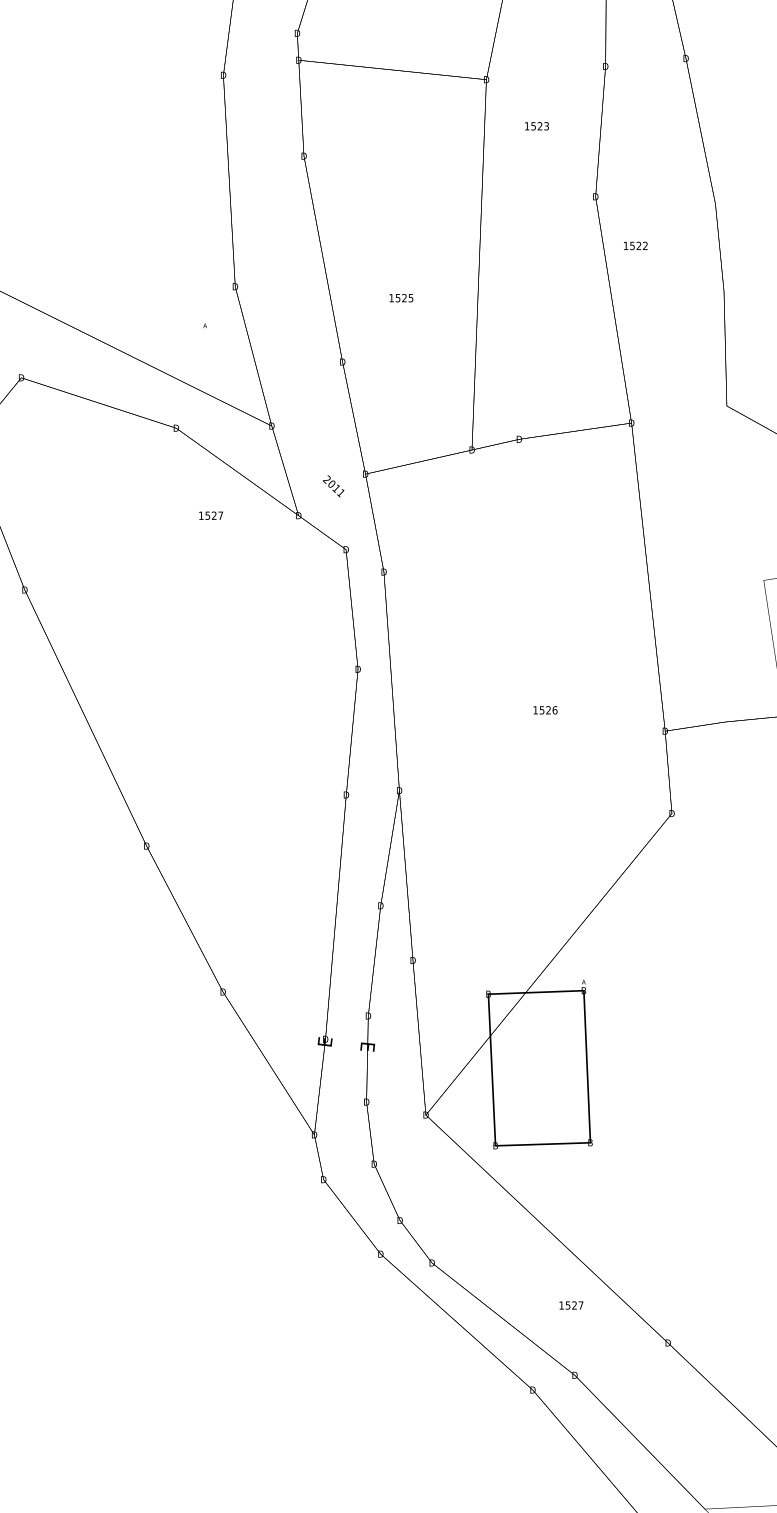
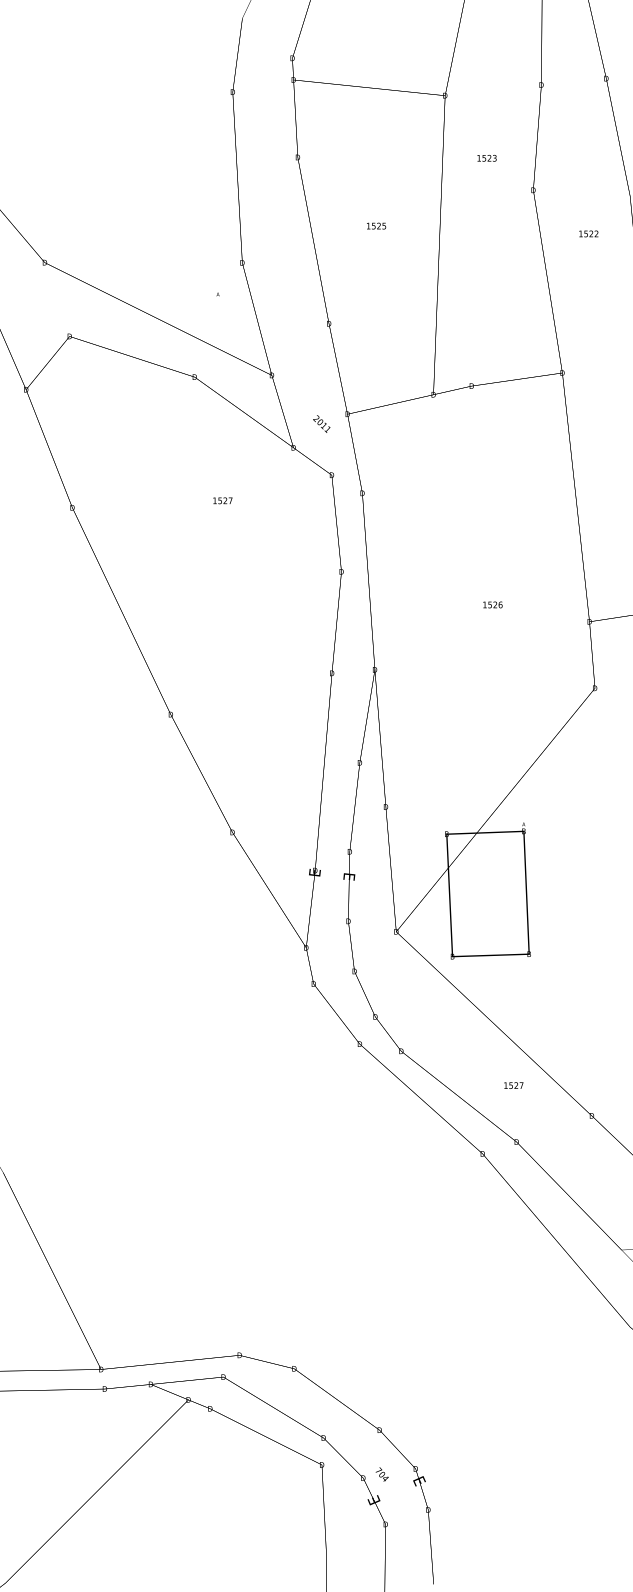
text: (536, 126) -> (486, 158), moved
text: (635, 245) -> (588, 233), moved
text: (401, 297) -> (376, 225), moved
text: (210, 515) -> (222, 500), moved

